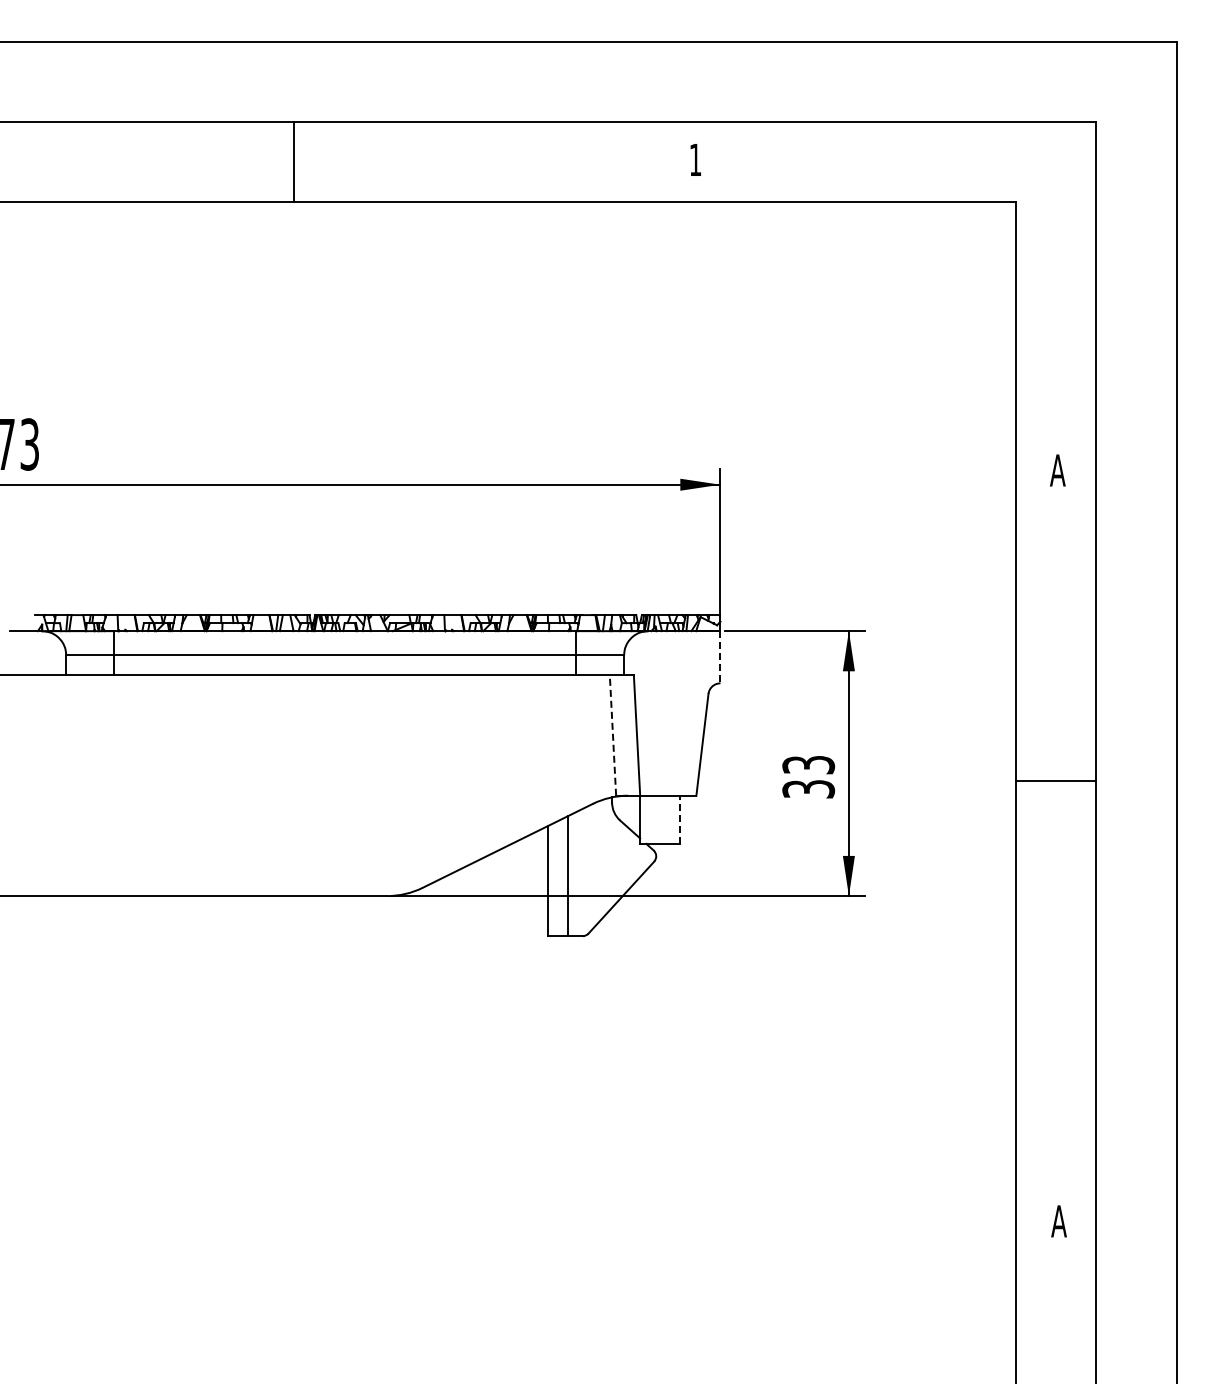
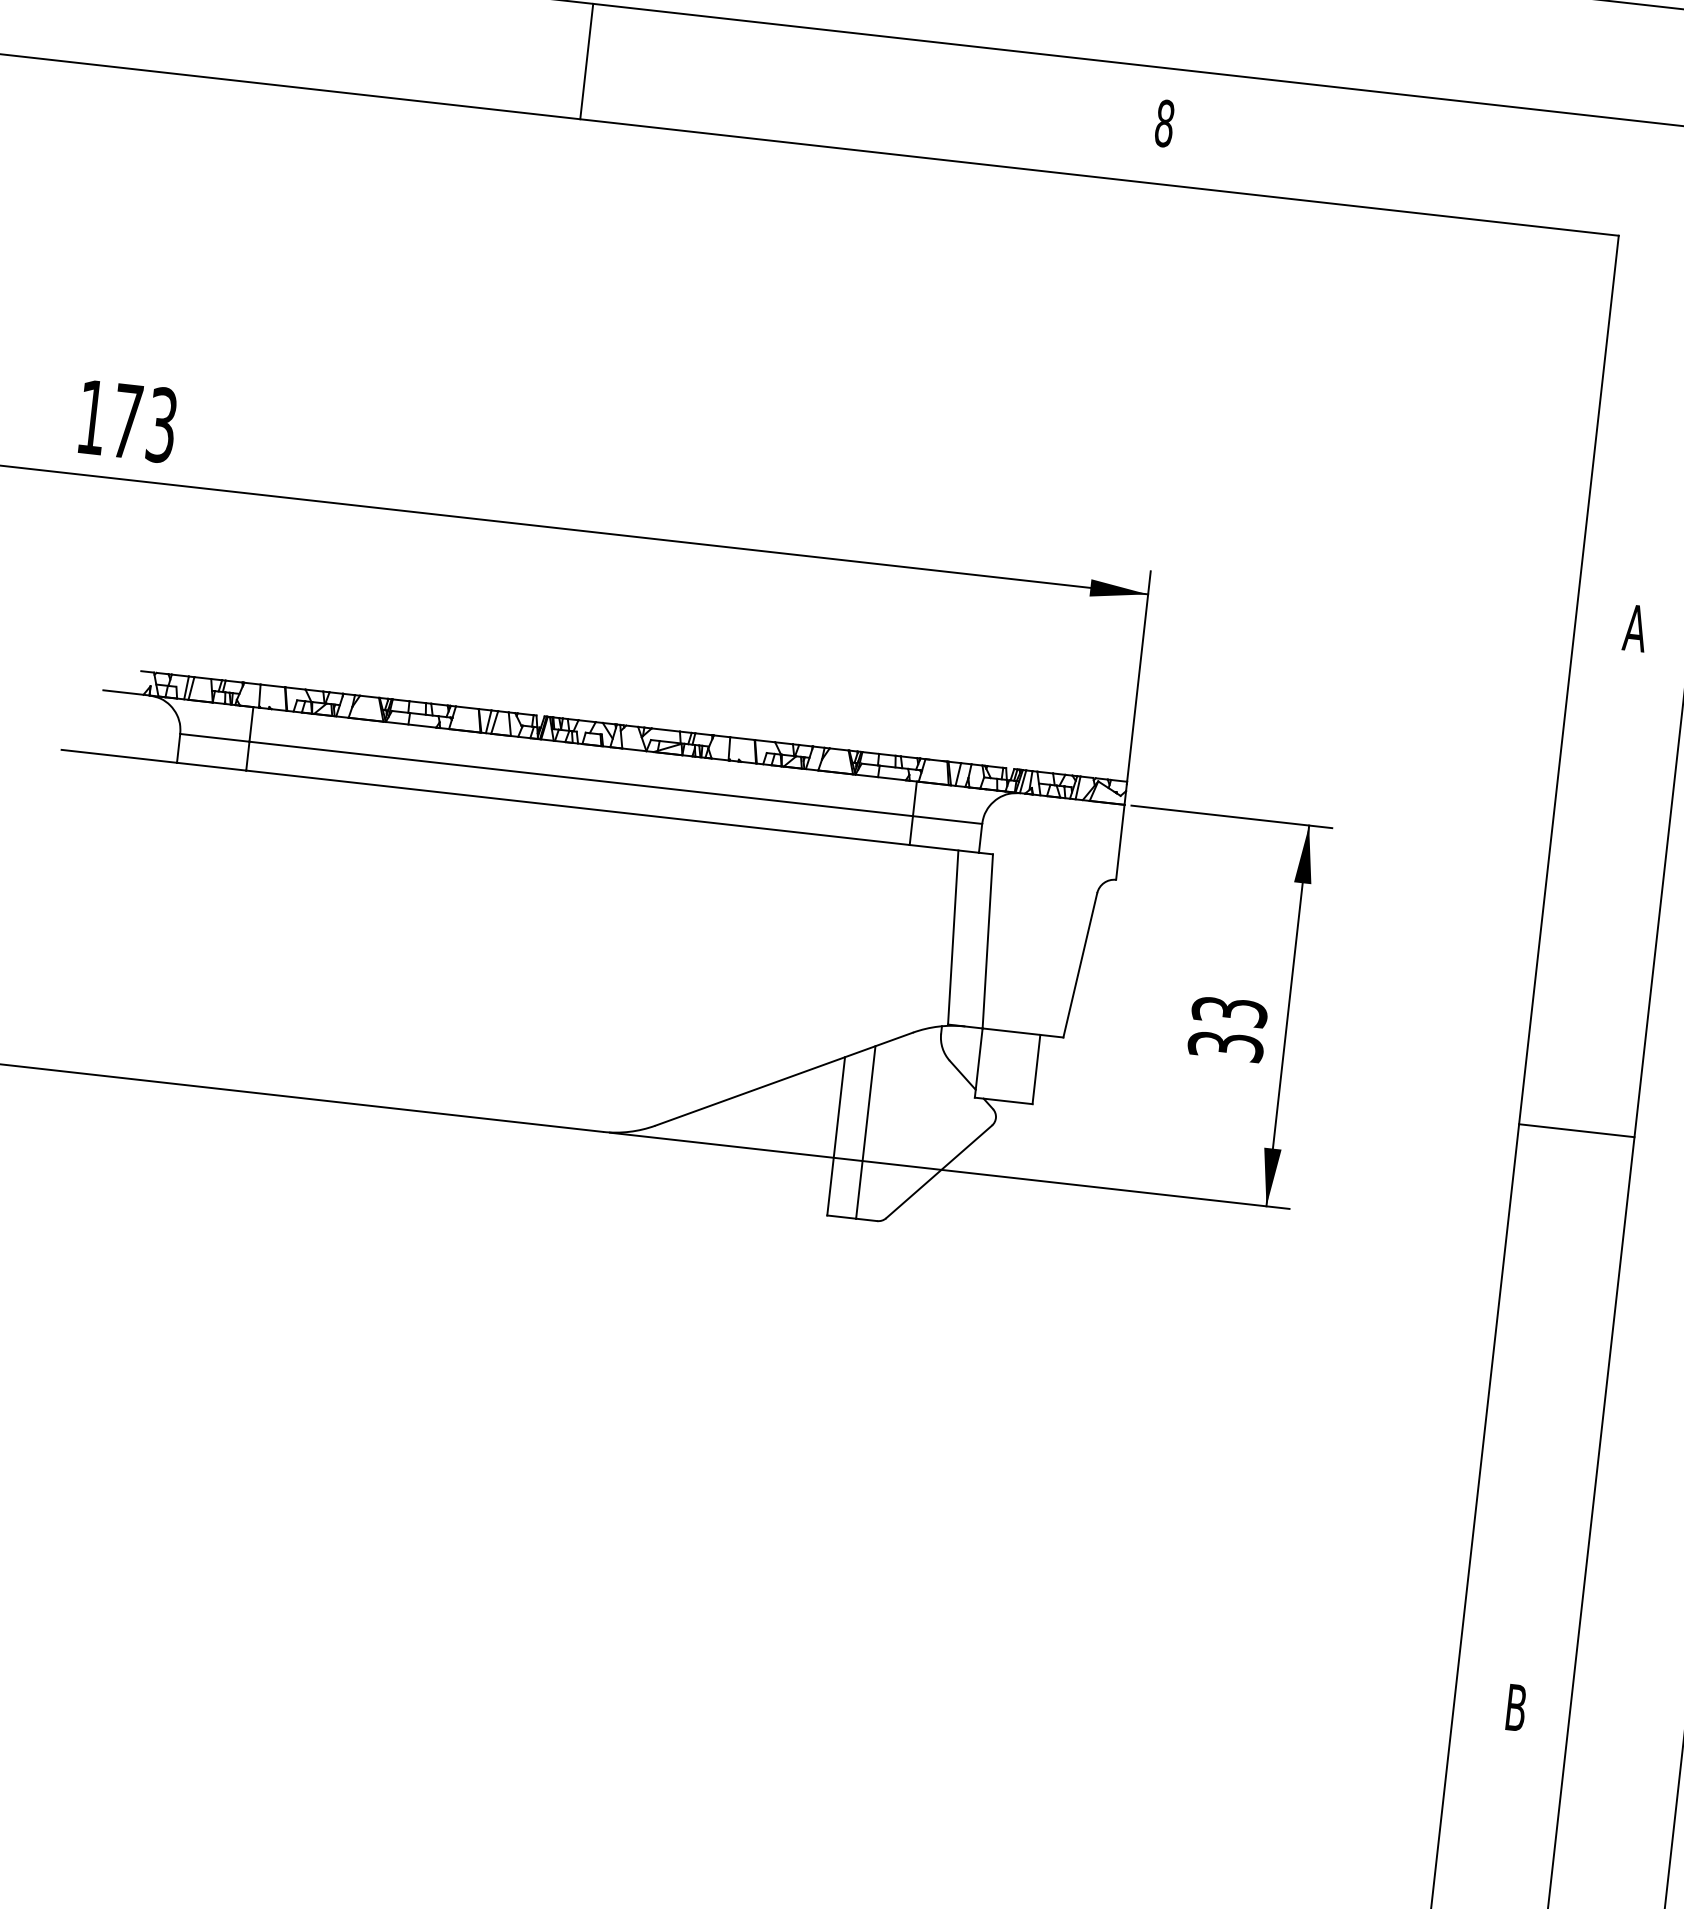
text: (695, 159) -> (1164, 122), 1 -> 8
line: (720, 657) -> (1120, 842), dashed -> solid
line: (612, 735) -> (952, 937), dashed -> solid
line: (1056, 781) -> (1577, 1131), moved
line: (680, 819) -> (1036, 1069), dashed -> solid
text: (1058, 1221) -> (1515, 1707), A -> B

